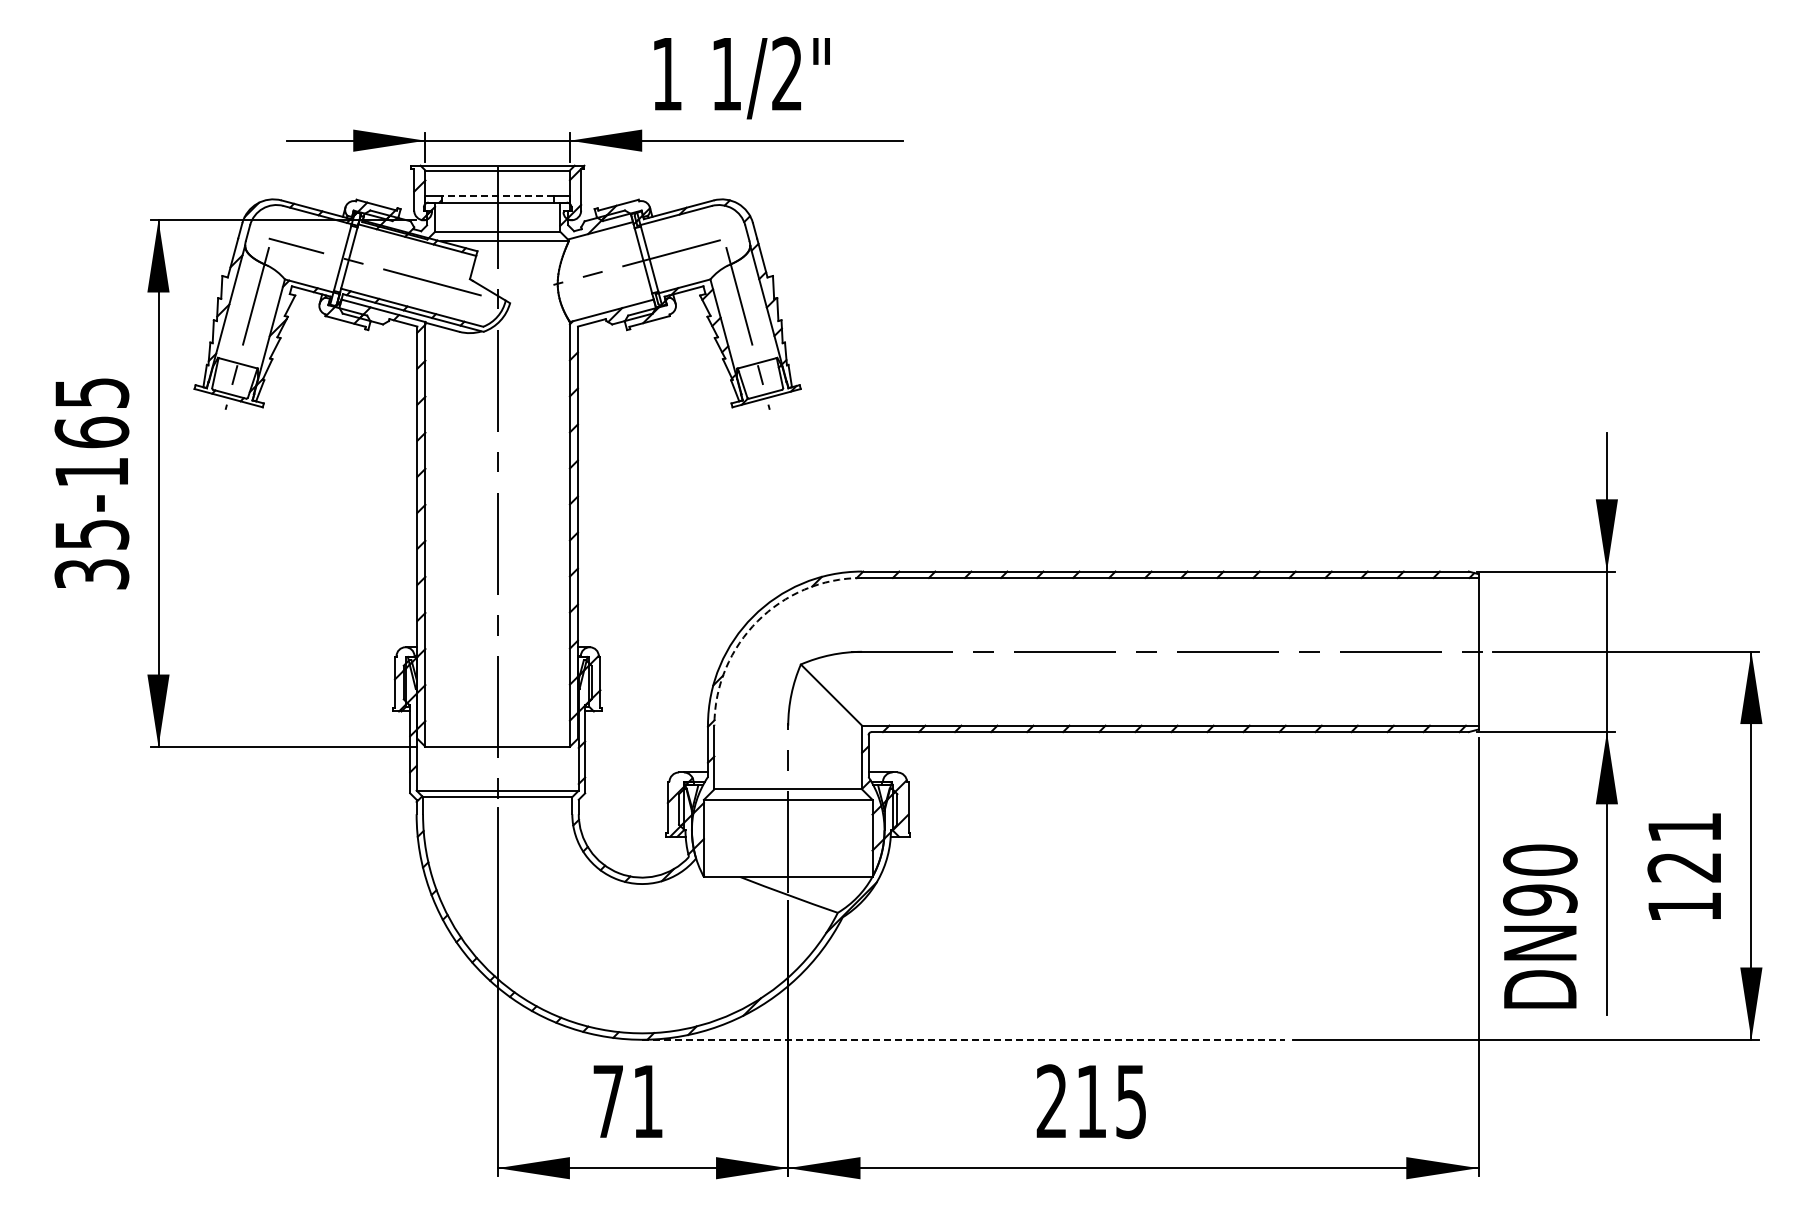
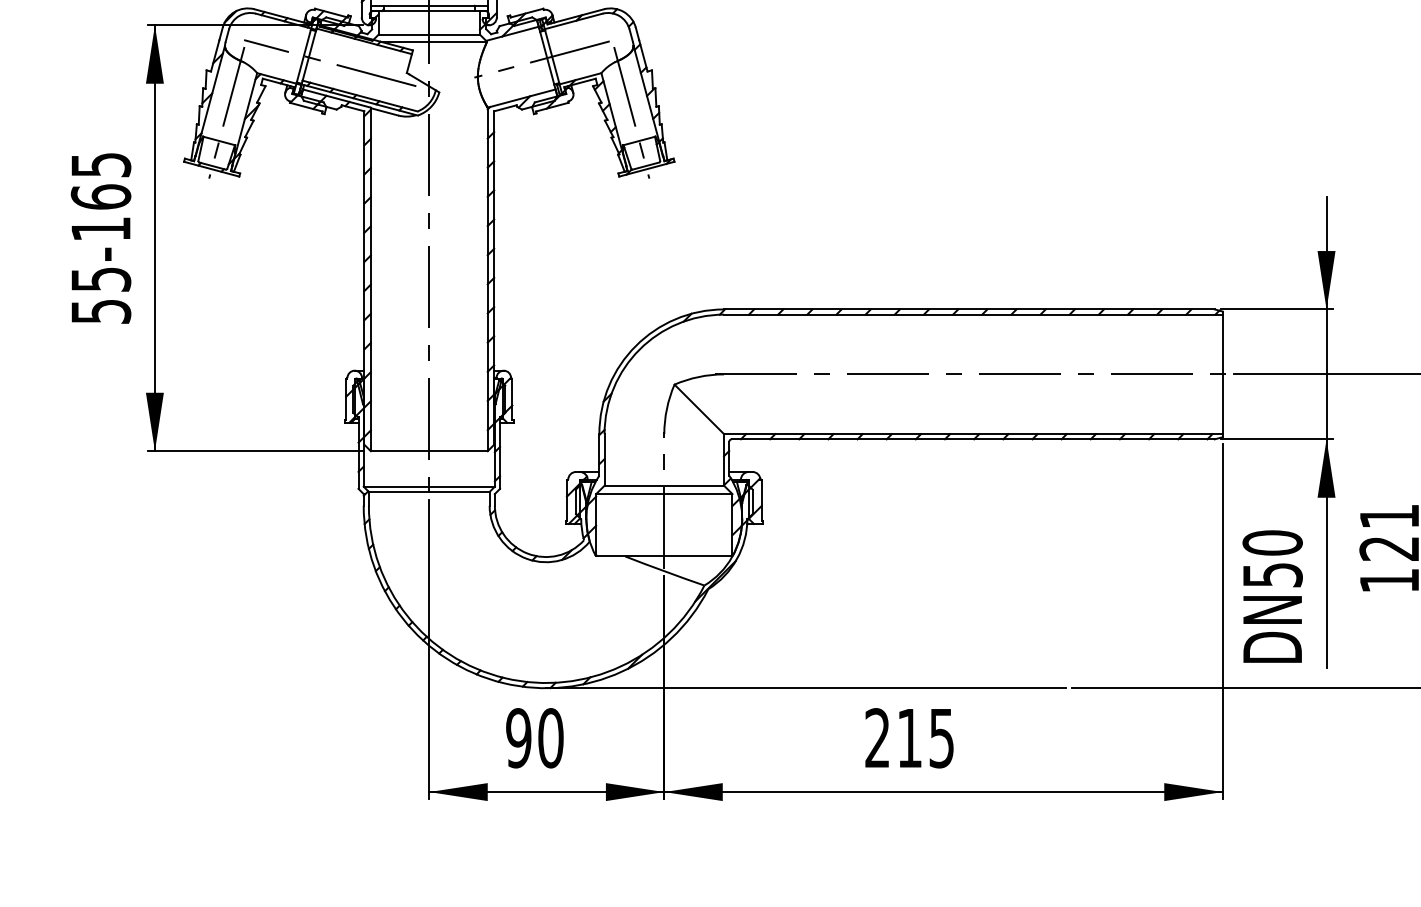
line: (497, 196) -> (429, 6), dashed -> solid
text: (91, 574) -> (100, 311), 35-165 -> 55-165
arc: (757, 621) -> (639, 349), dashed -> solid
text: (1540, 899) -> (1272, 574), DN90 -> DN50
line: (963, 1039) -> (806, 687), dashed -> solid
text: (627, 1101) -> (534, 738), 71 -> 90

